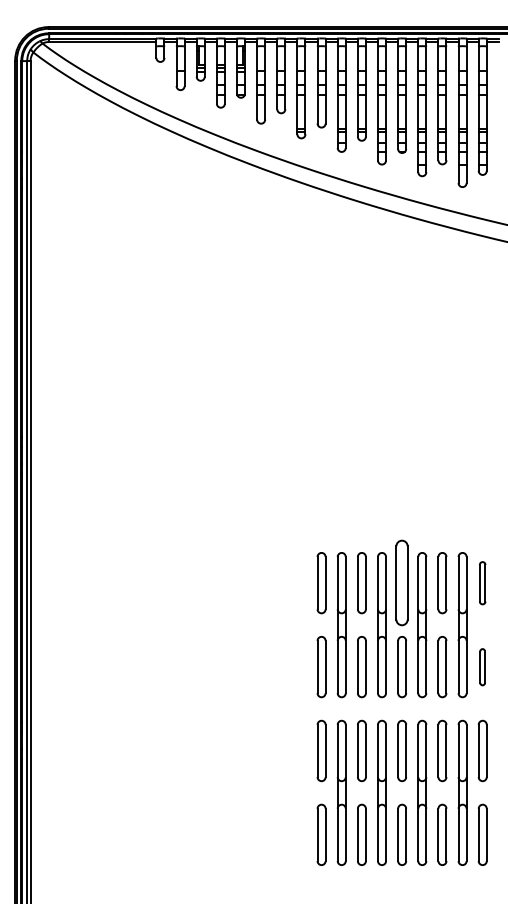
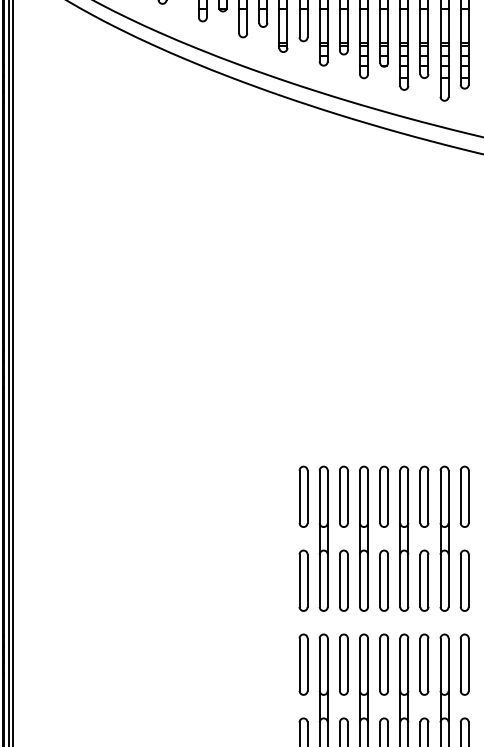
part: (402, 583) -> (384, 497), size x0.71
part: (482, 583) -> (464, 497), size x1.43
part: (482, 667) -> (464, 581), size x1.67

